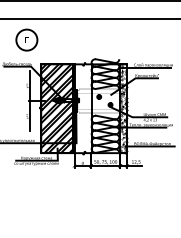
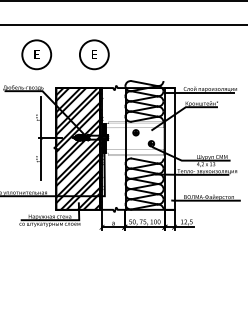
part: (68, 39) -> (93, 53), added
hatch: (123, 108) -> (169, 148), removed

